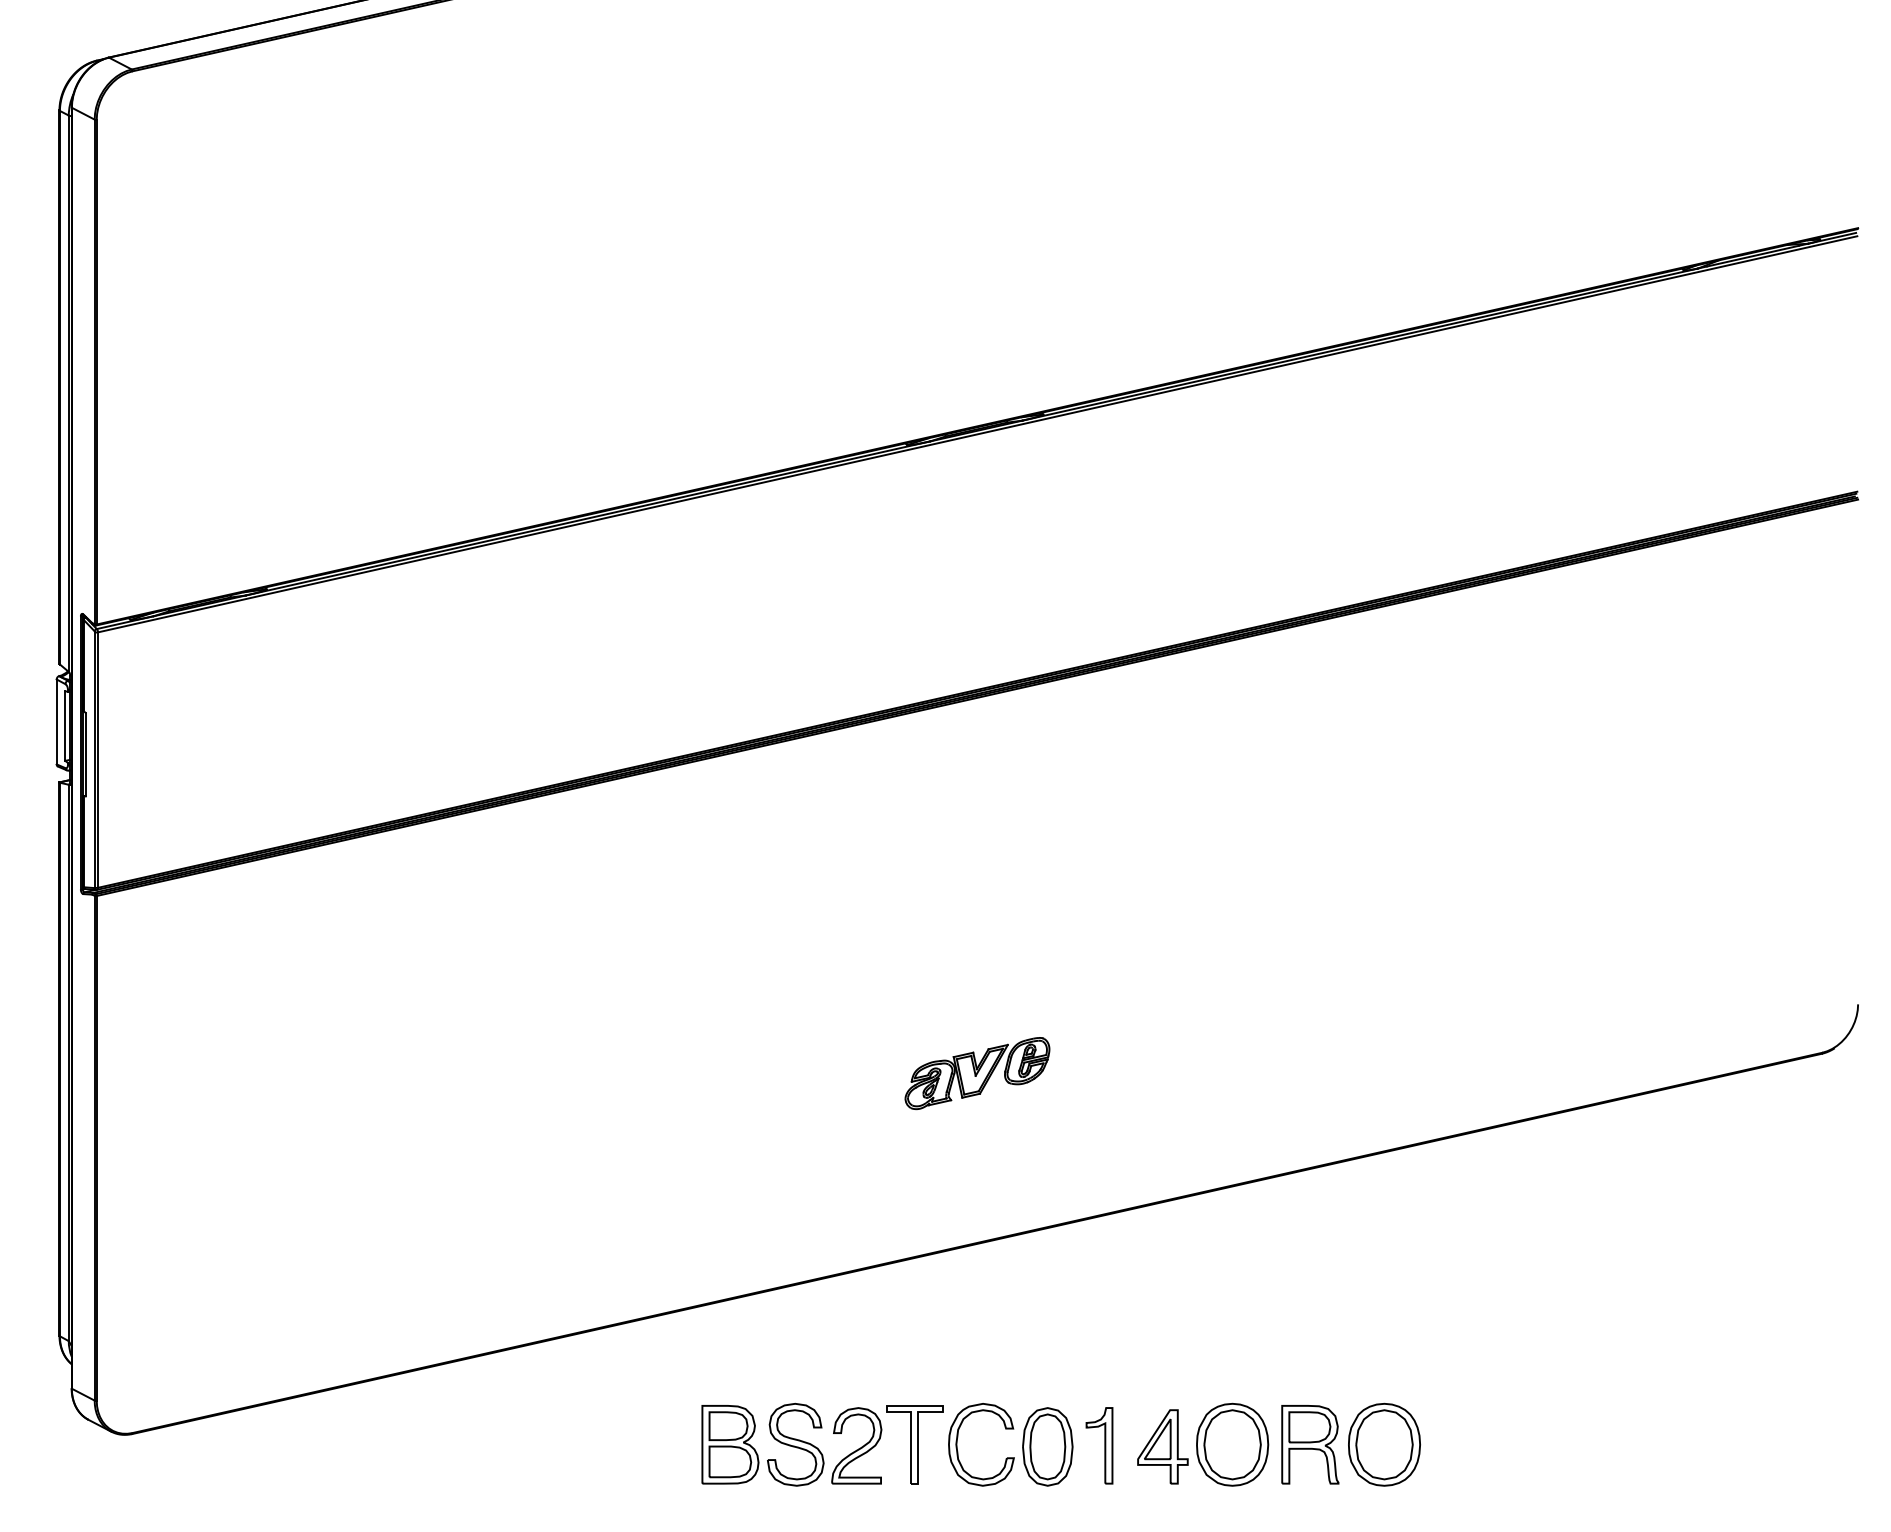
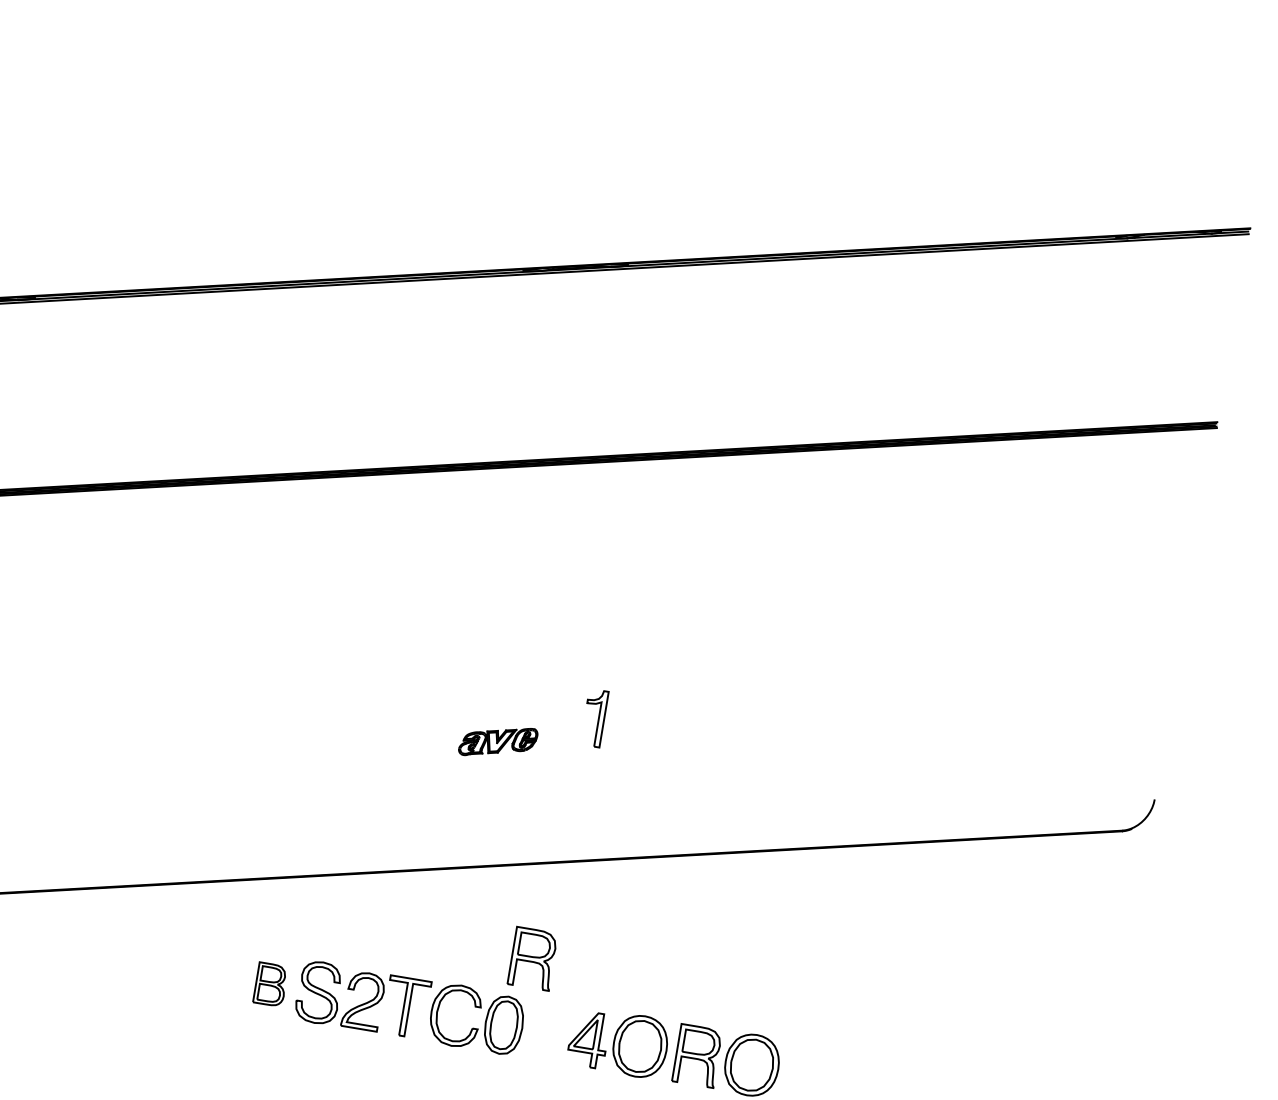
part: (977, 1073) -> (498, 741), size x0.7
part: (1071, 1352) -> (533, 958), added
part: (730, 1444) -> (270, 984), size x0.7
part: (1099, 1445) -> (594, 717), moved

